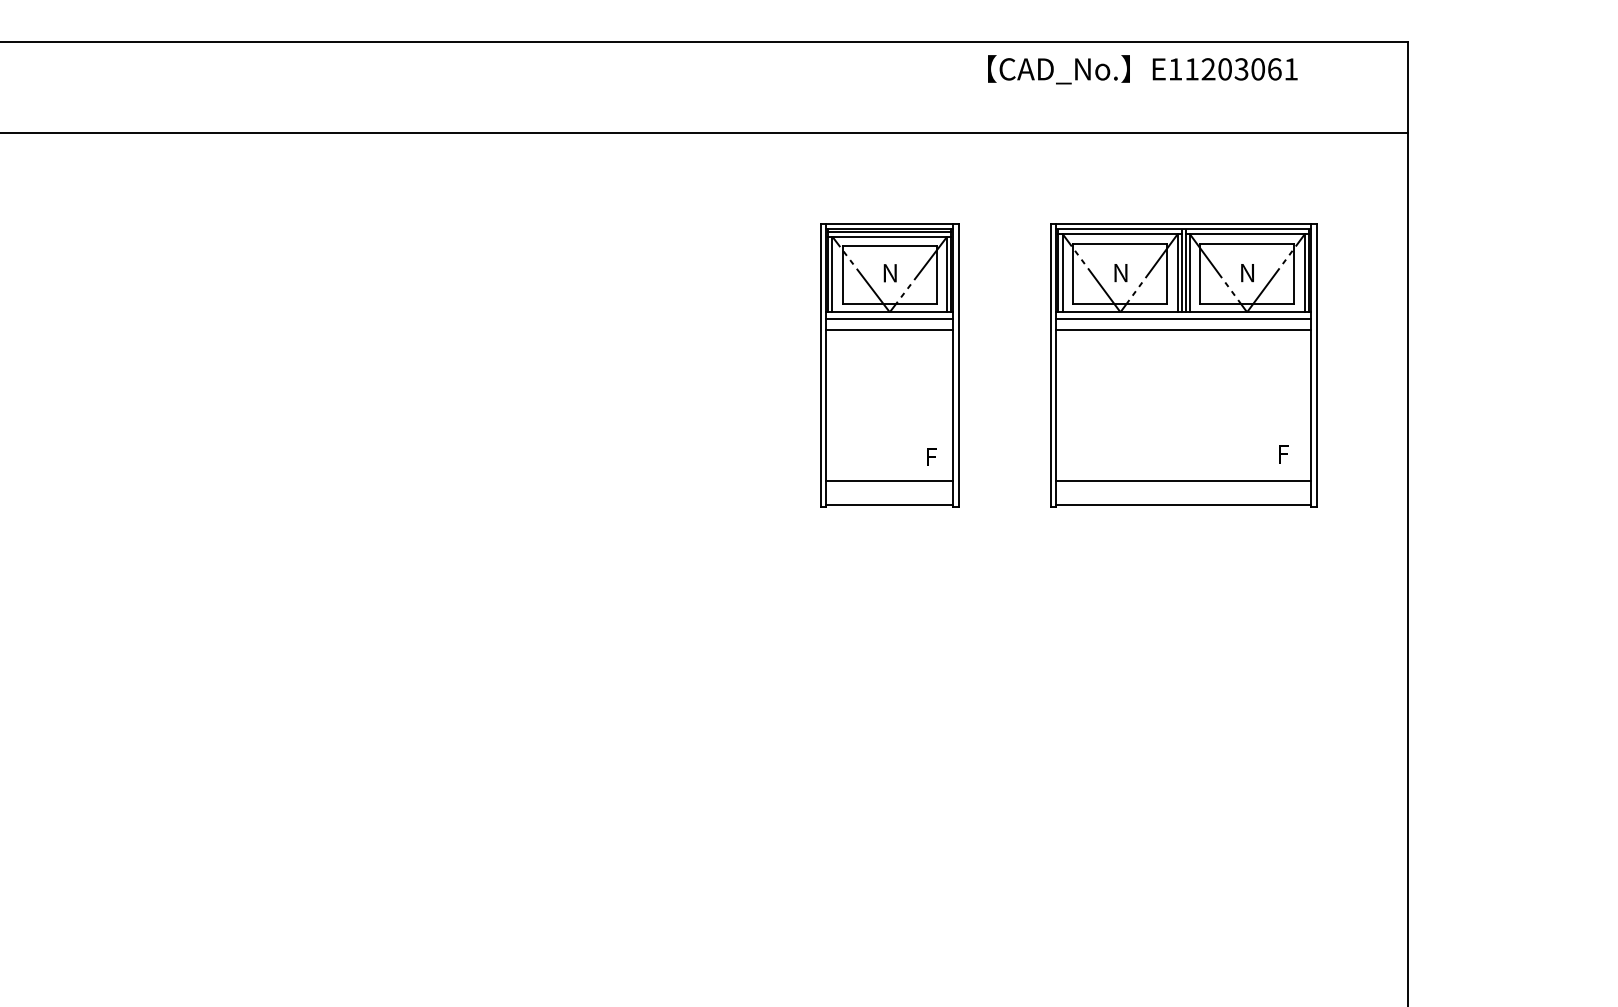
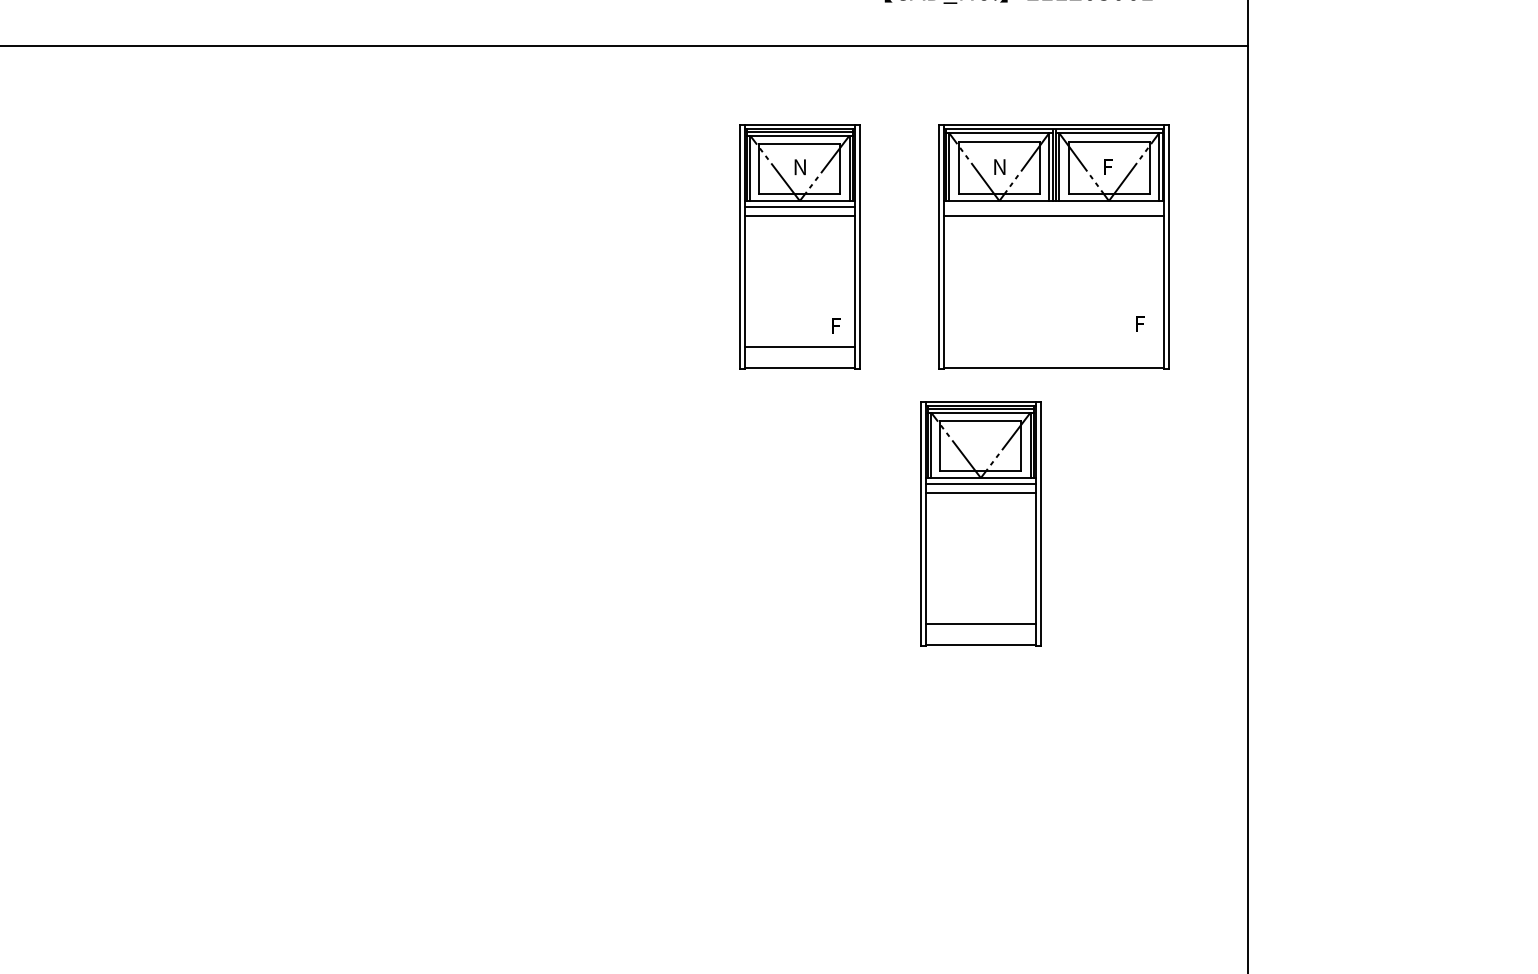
text: (1246, 272) -> (1108, 166), N -> F
line: (1184, 318) -> (1054, 206), removed
line: (1184, 480) -> (1054, 346), removed
part: (1098, 685) -> (980, 523), added

